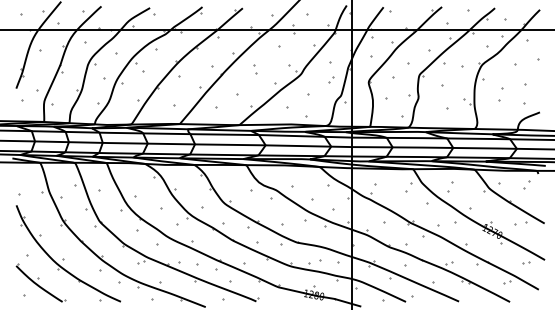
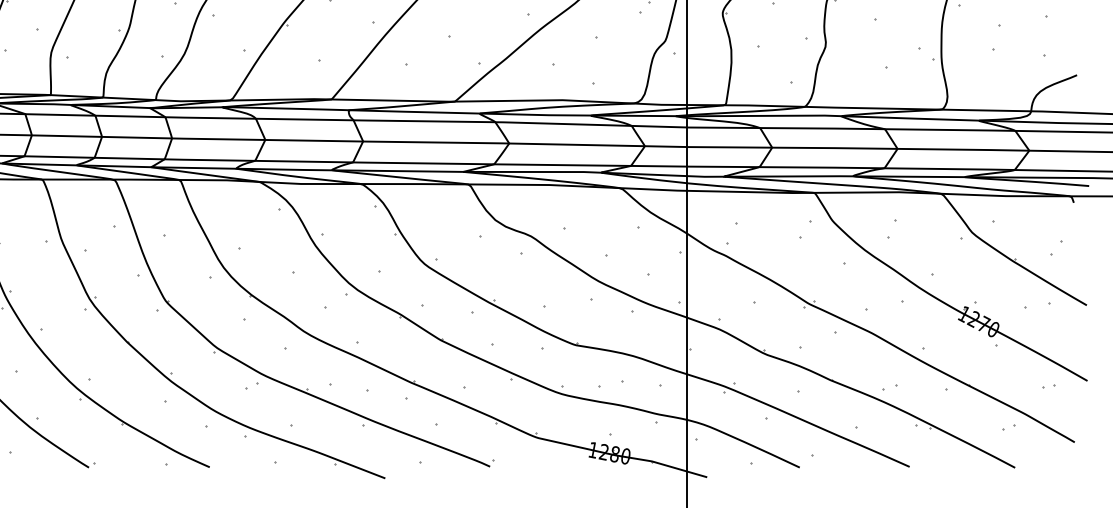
part: (526, 184) -> (1055, 247), moved

